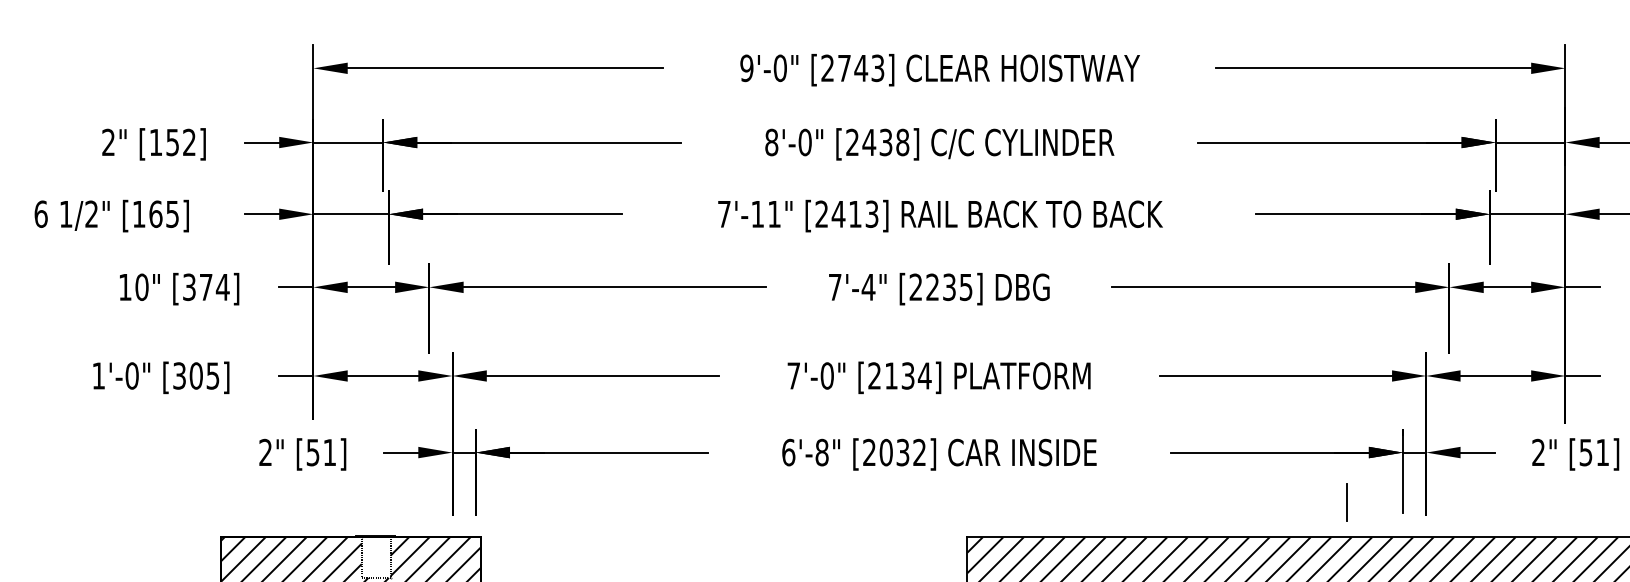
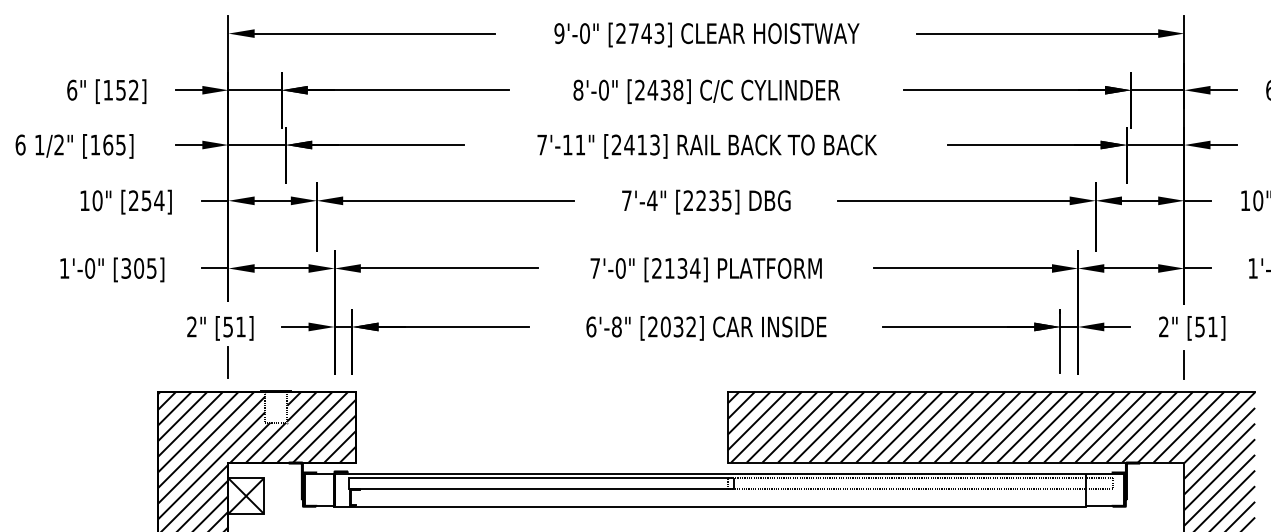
text: (109, 141) -> (72, 89), 2" -> 6"
text: (198, 286) -> (140, 200), [374] -> [254]
line: (312, 499) -> (227, 362), added
line: (1345, 501) -> (1183, 364), moved

